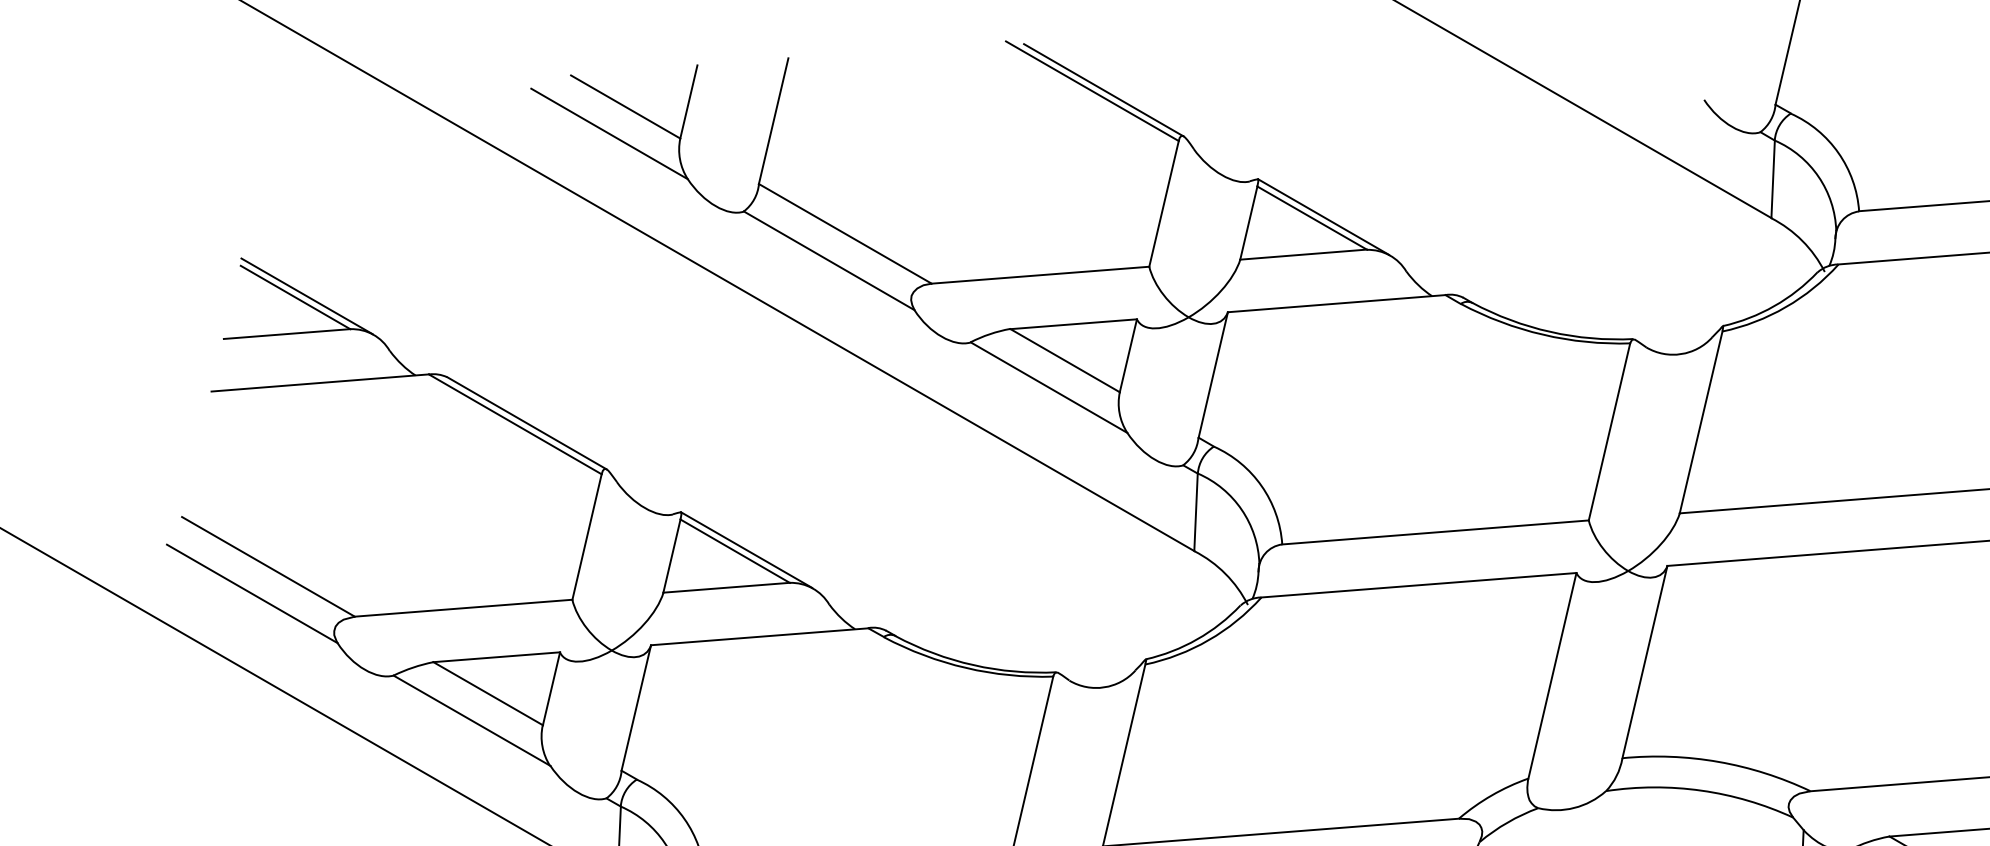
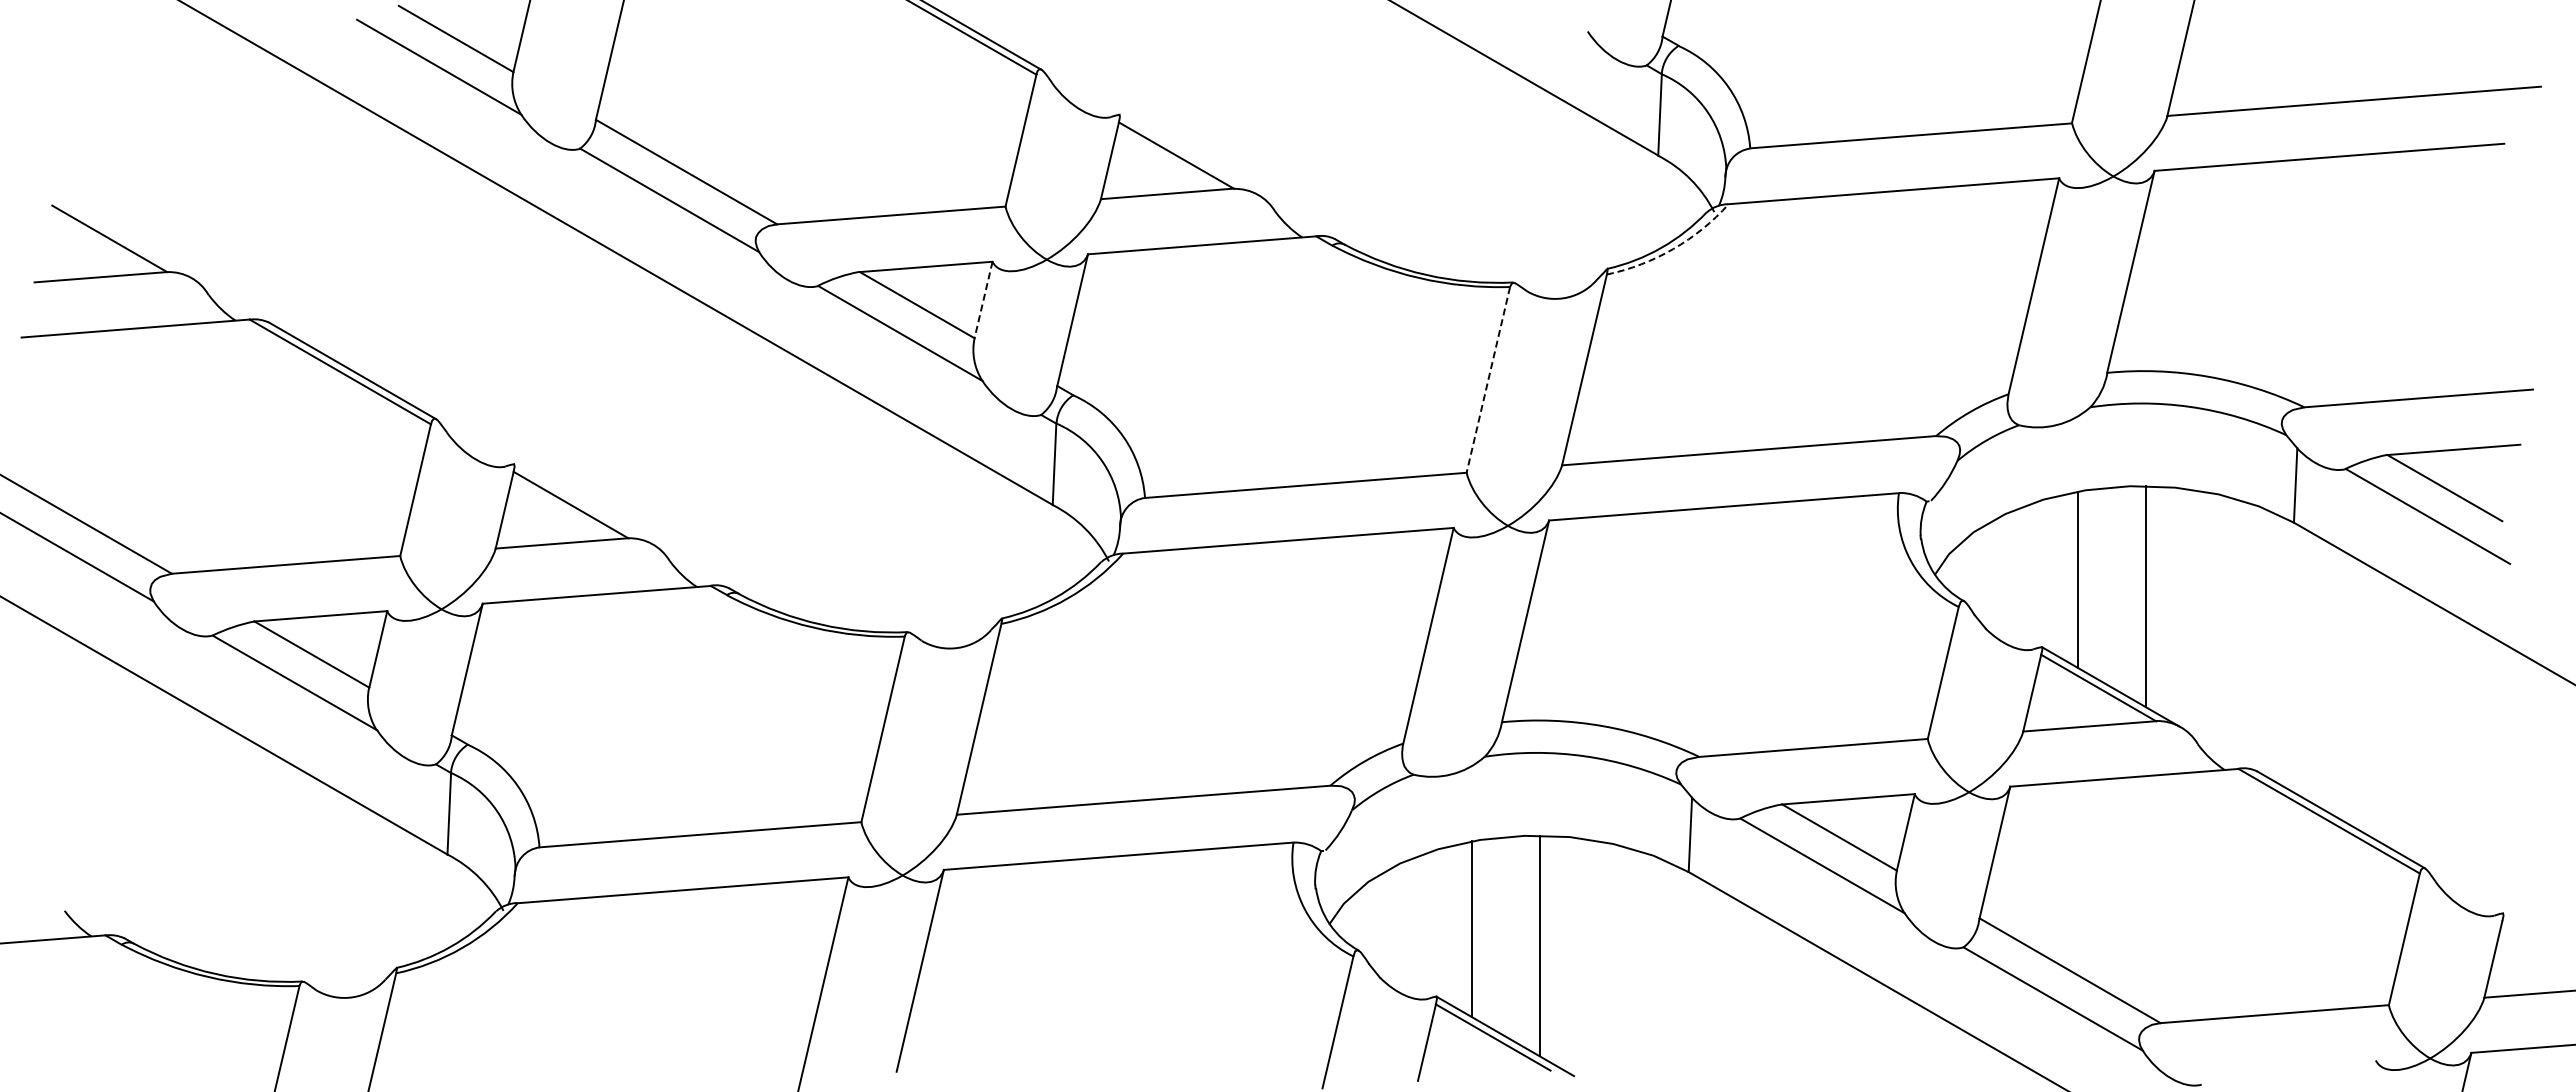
line: (1323, 217) -> (1188, 154), removed
line: (306, 296) -> (121, 237), removed
arc: (1785, 307) -> (1673, 249), solid -> dashed
line: (1128, 356) -> (983, 300), solid -> dashed
line: (1609, 432) -> (1488, 380), solid -> dashed
line: (746, 549) -> (582, 503), removed

